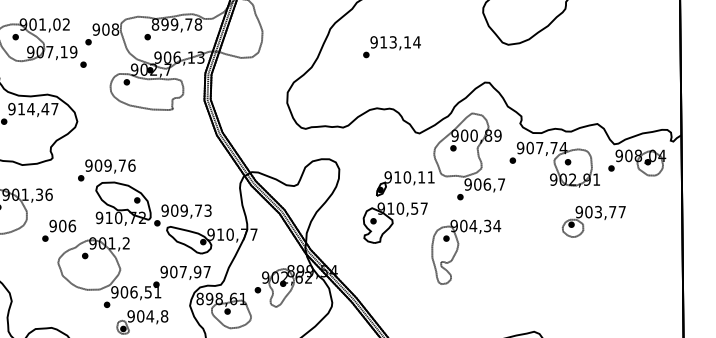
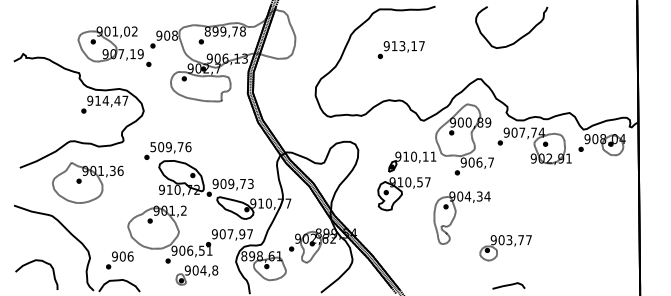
text: (416, 42) -> (421, 46), 913,14 -> 913,17
text: (89, 164) -> (153, 146), 909,76 -> 509,76
part: (593, 222) -> (505, 248), moved
text: (58, 230) -> (119, 260), moved

